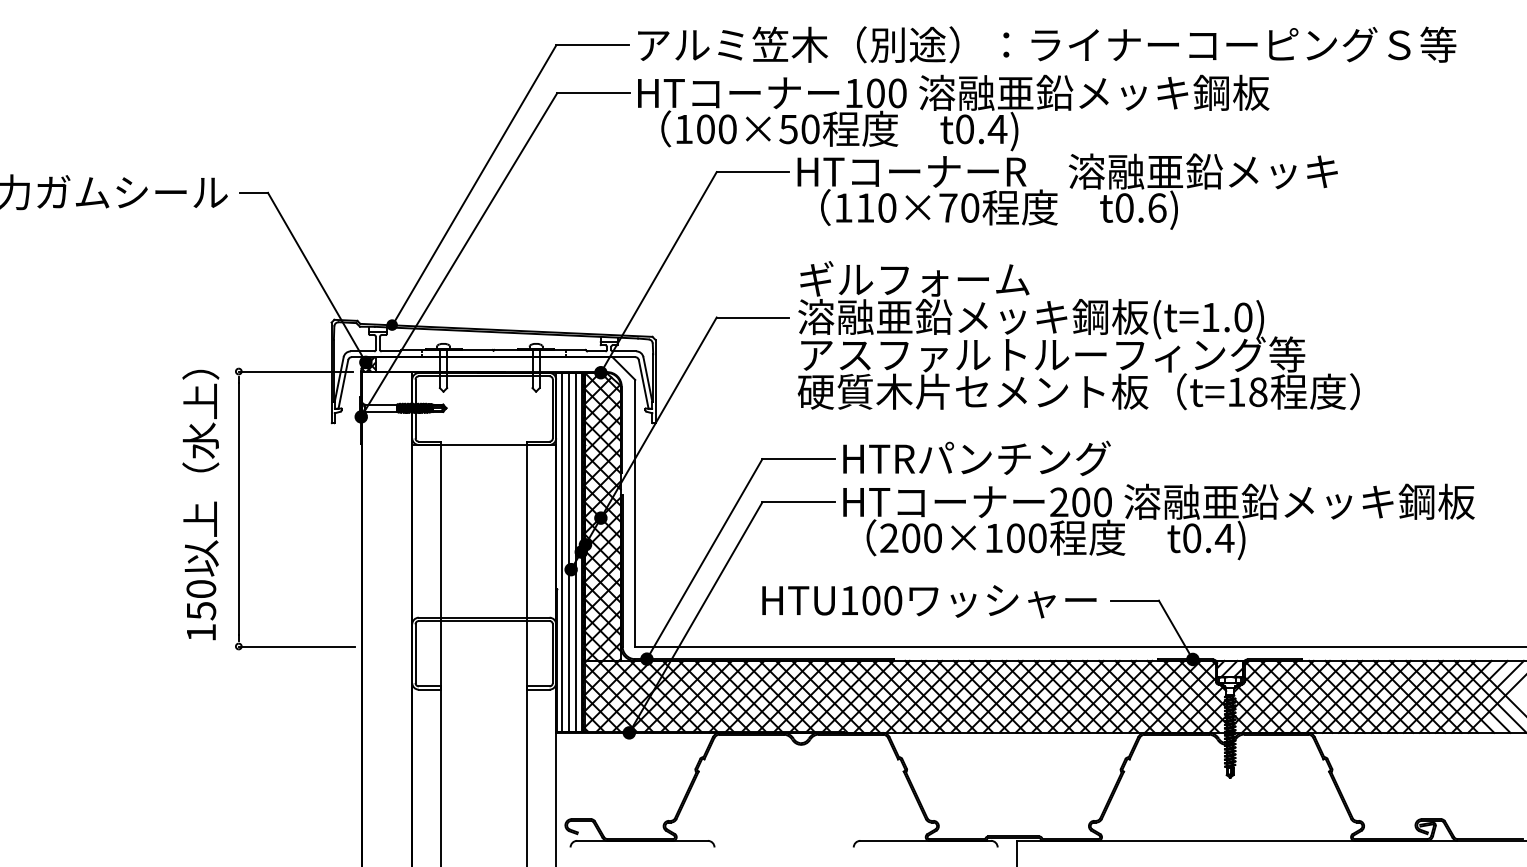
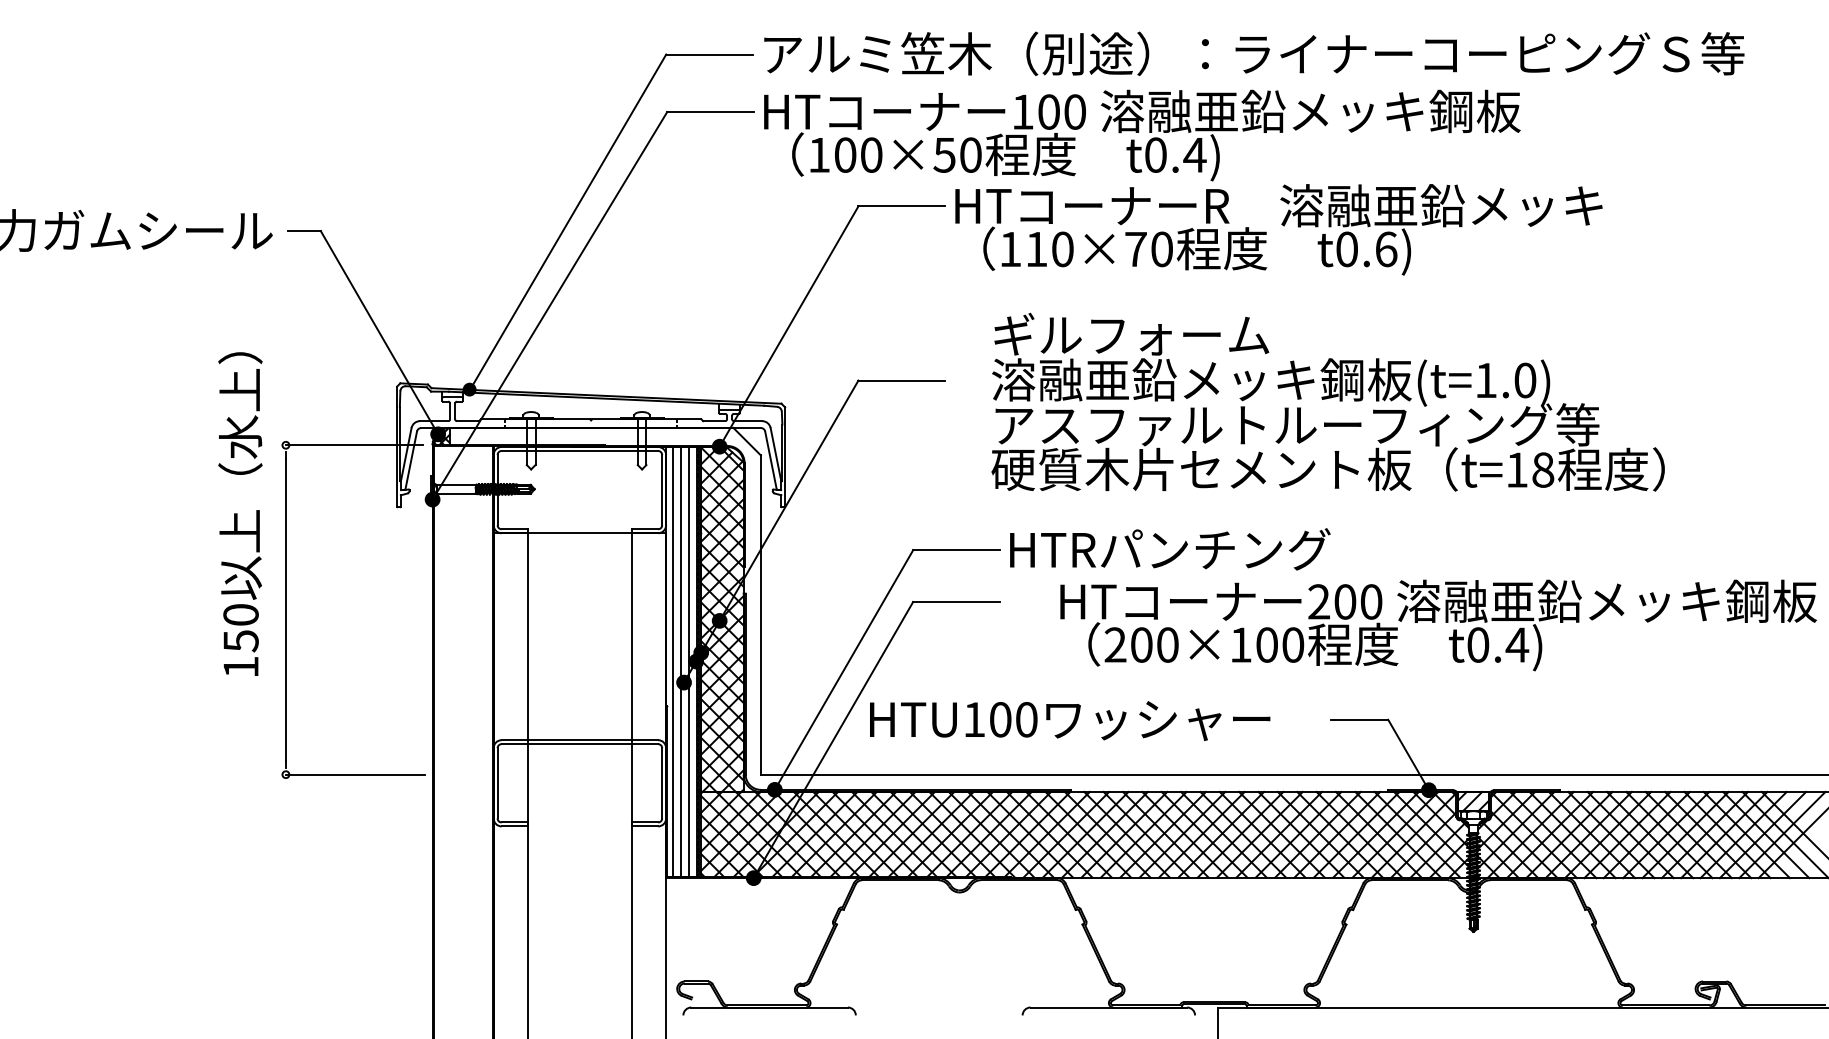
text: (1078, 335) -> (1327, 402), moved
text: (200, 504) -> (240, 513), moved
text: (1158, 521) -> (1438, 624), moved
text: (929, 601) -> (1070, 720), moved

